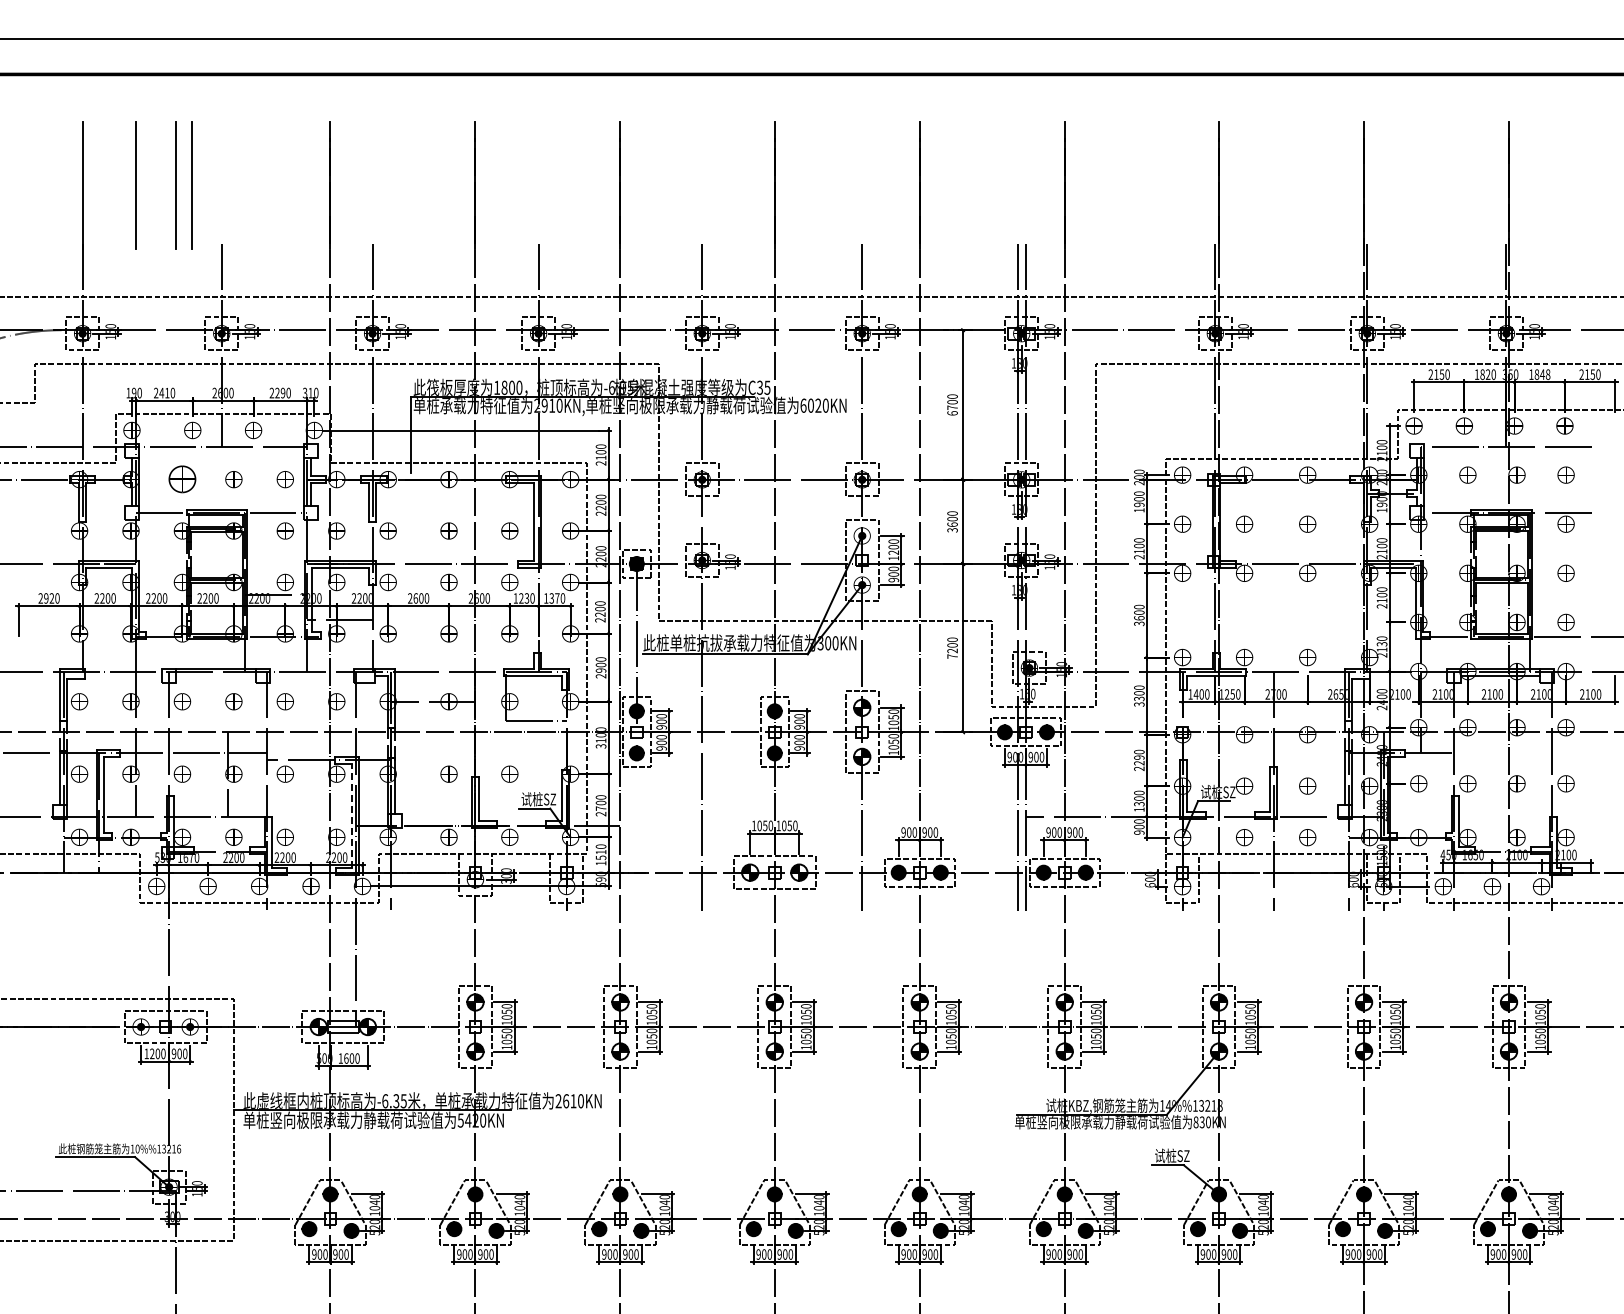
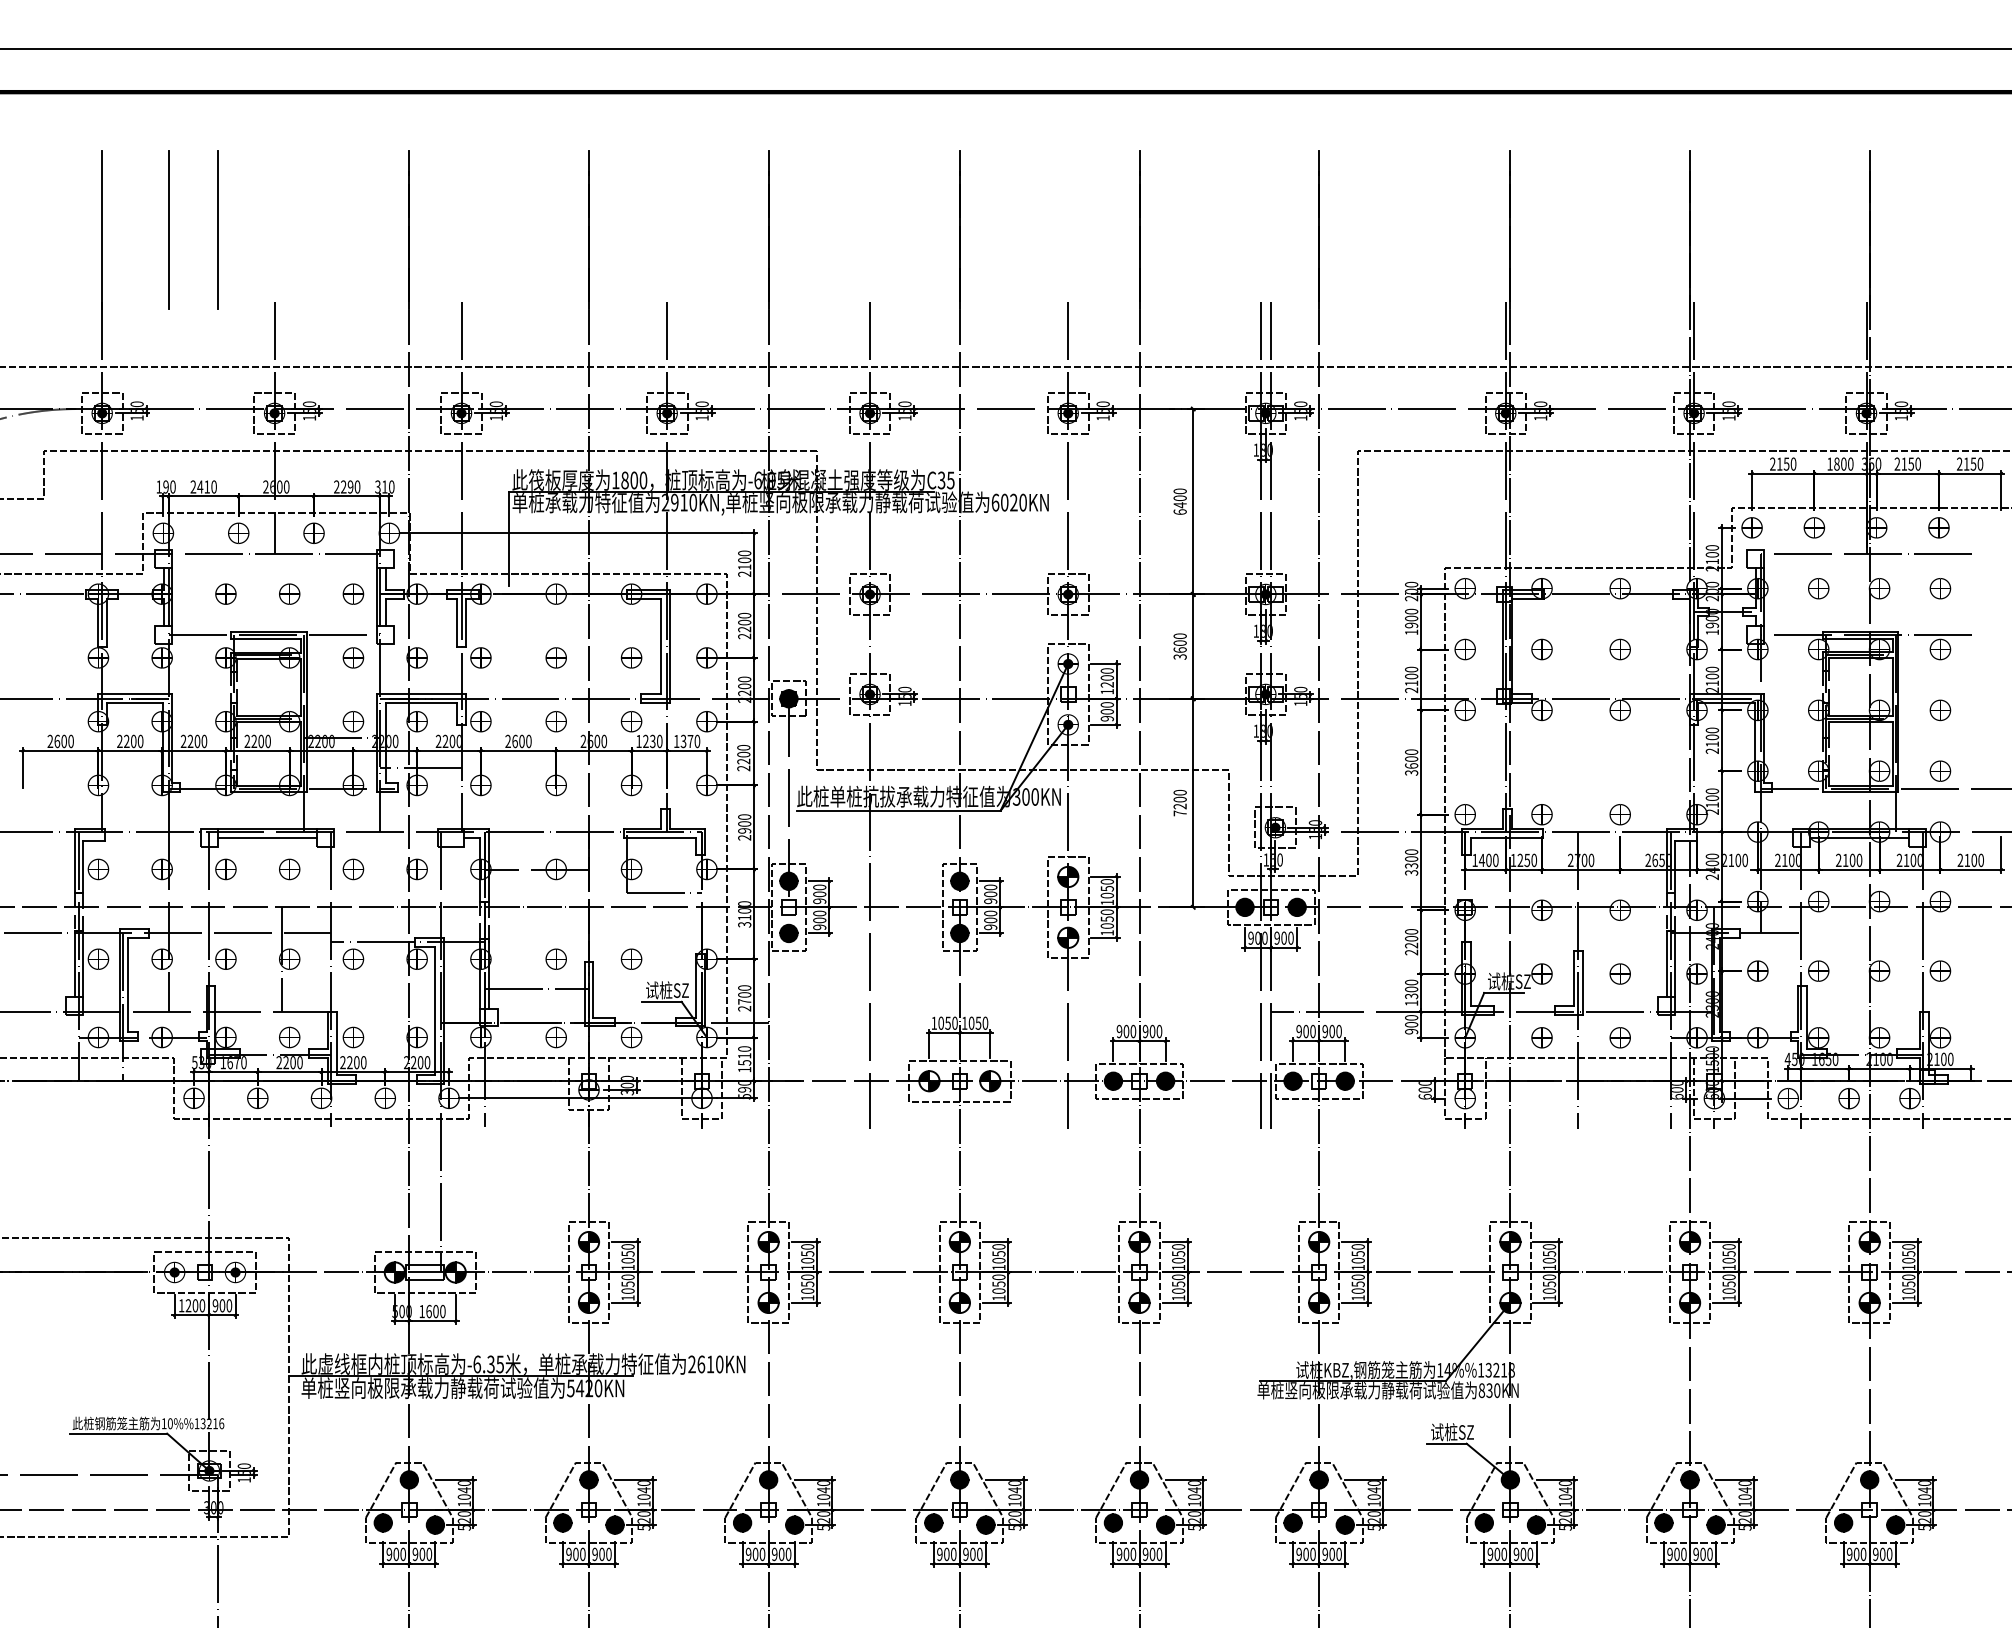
line: (191, 185) -> (237, 229), removed
text: (1487, 374) -> (1843, 463), 1820 -> 1800
text: (1539, 374) -> (1907, 463), 1848 -> 2150
text: (952, 407) -> (1180, 504), 6700 -> 6400
part: (182, 479) -> (225, 594), size x0.62
text: (49, 598) -> (61, 741), 2920 -> 2600
text: (1382, 644) -> (1712, 798), 2130 -> 2100
line: (215, 676) -> (266, 838), added
text: (1139, 757) -> (1411, 938), 2290 -> 2200
line: (433, 797) -> (537, 988), added
line: (351, 815) -> (435, 1010), dashed -> solid

